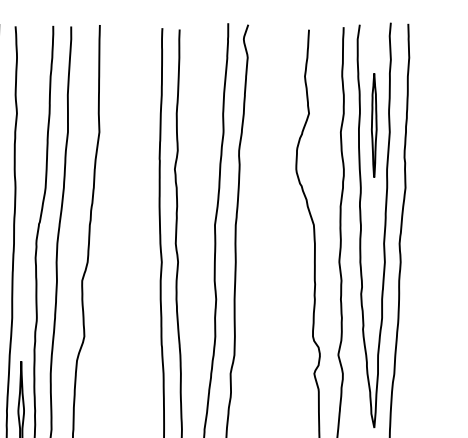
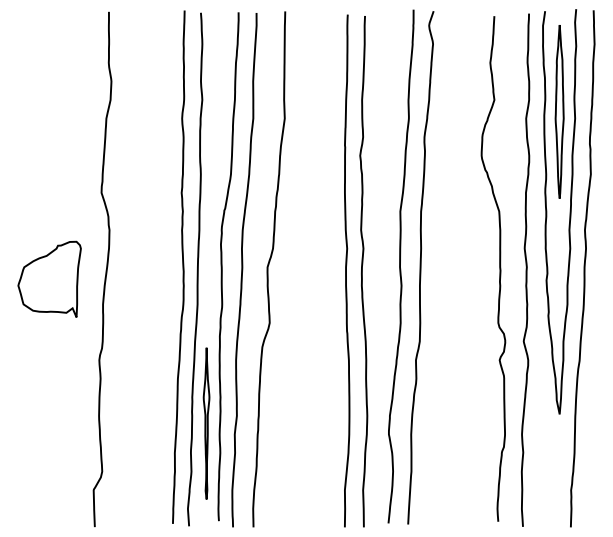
part: (374, 125) -> (559, 111), size x1.67

